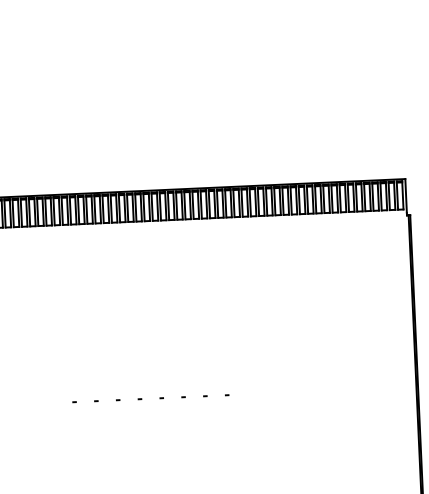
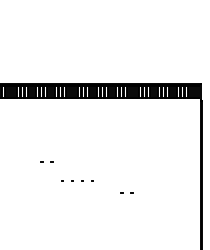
part: (215, 394) -> (126, 192), moved
part: (84, 400) -> (46, 161), moved

